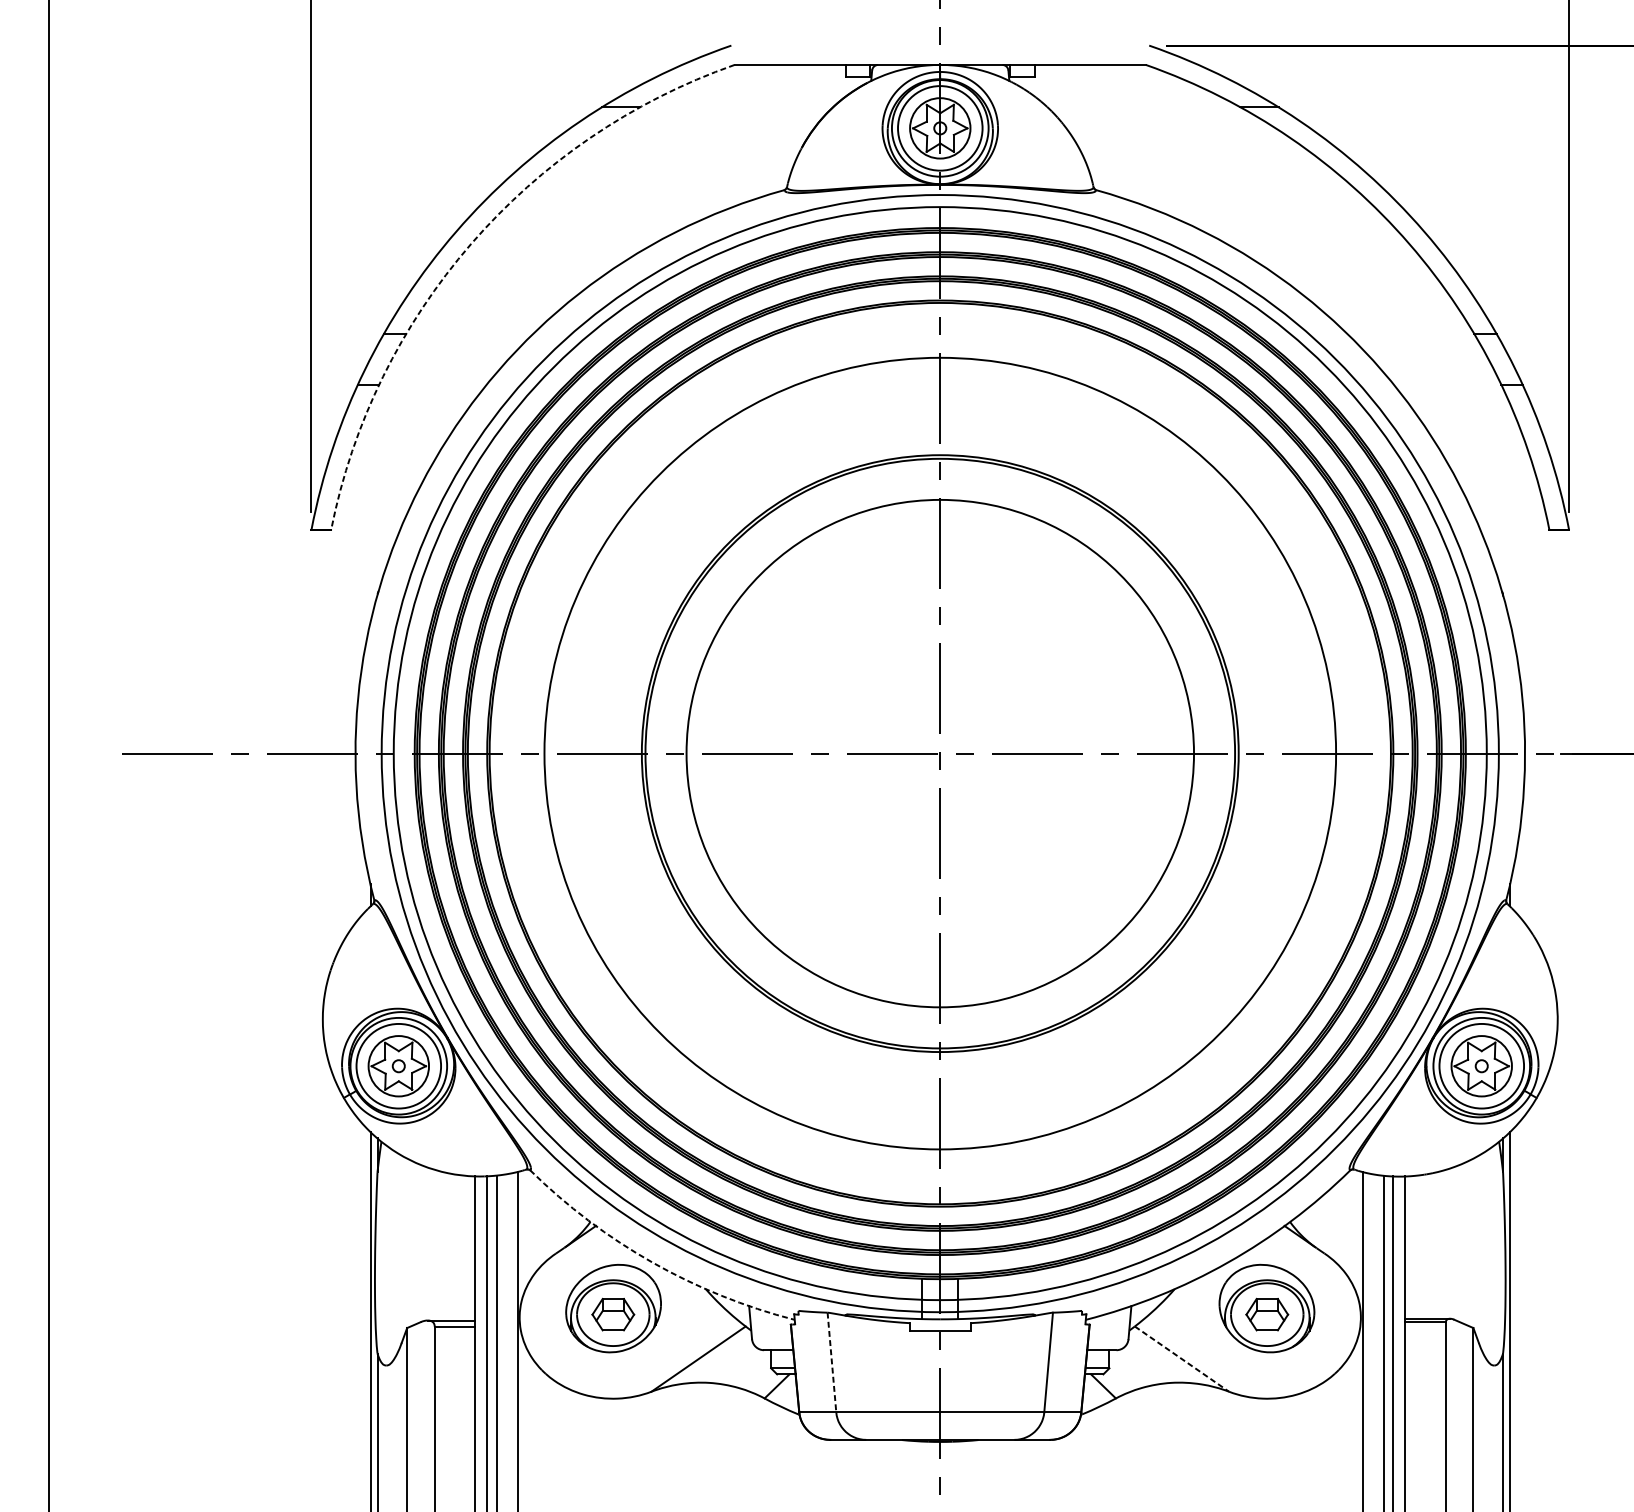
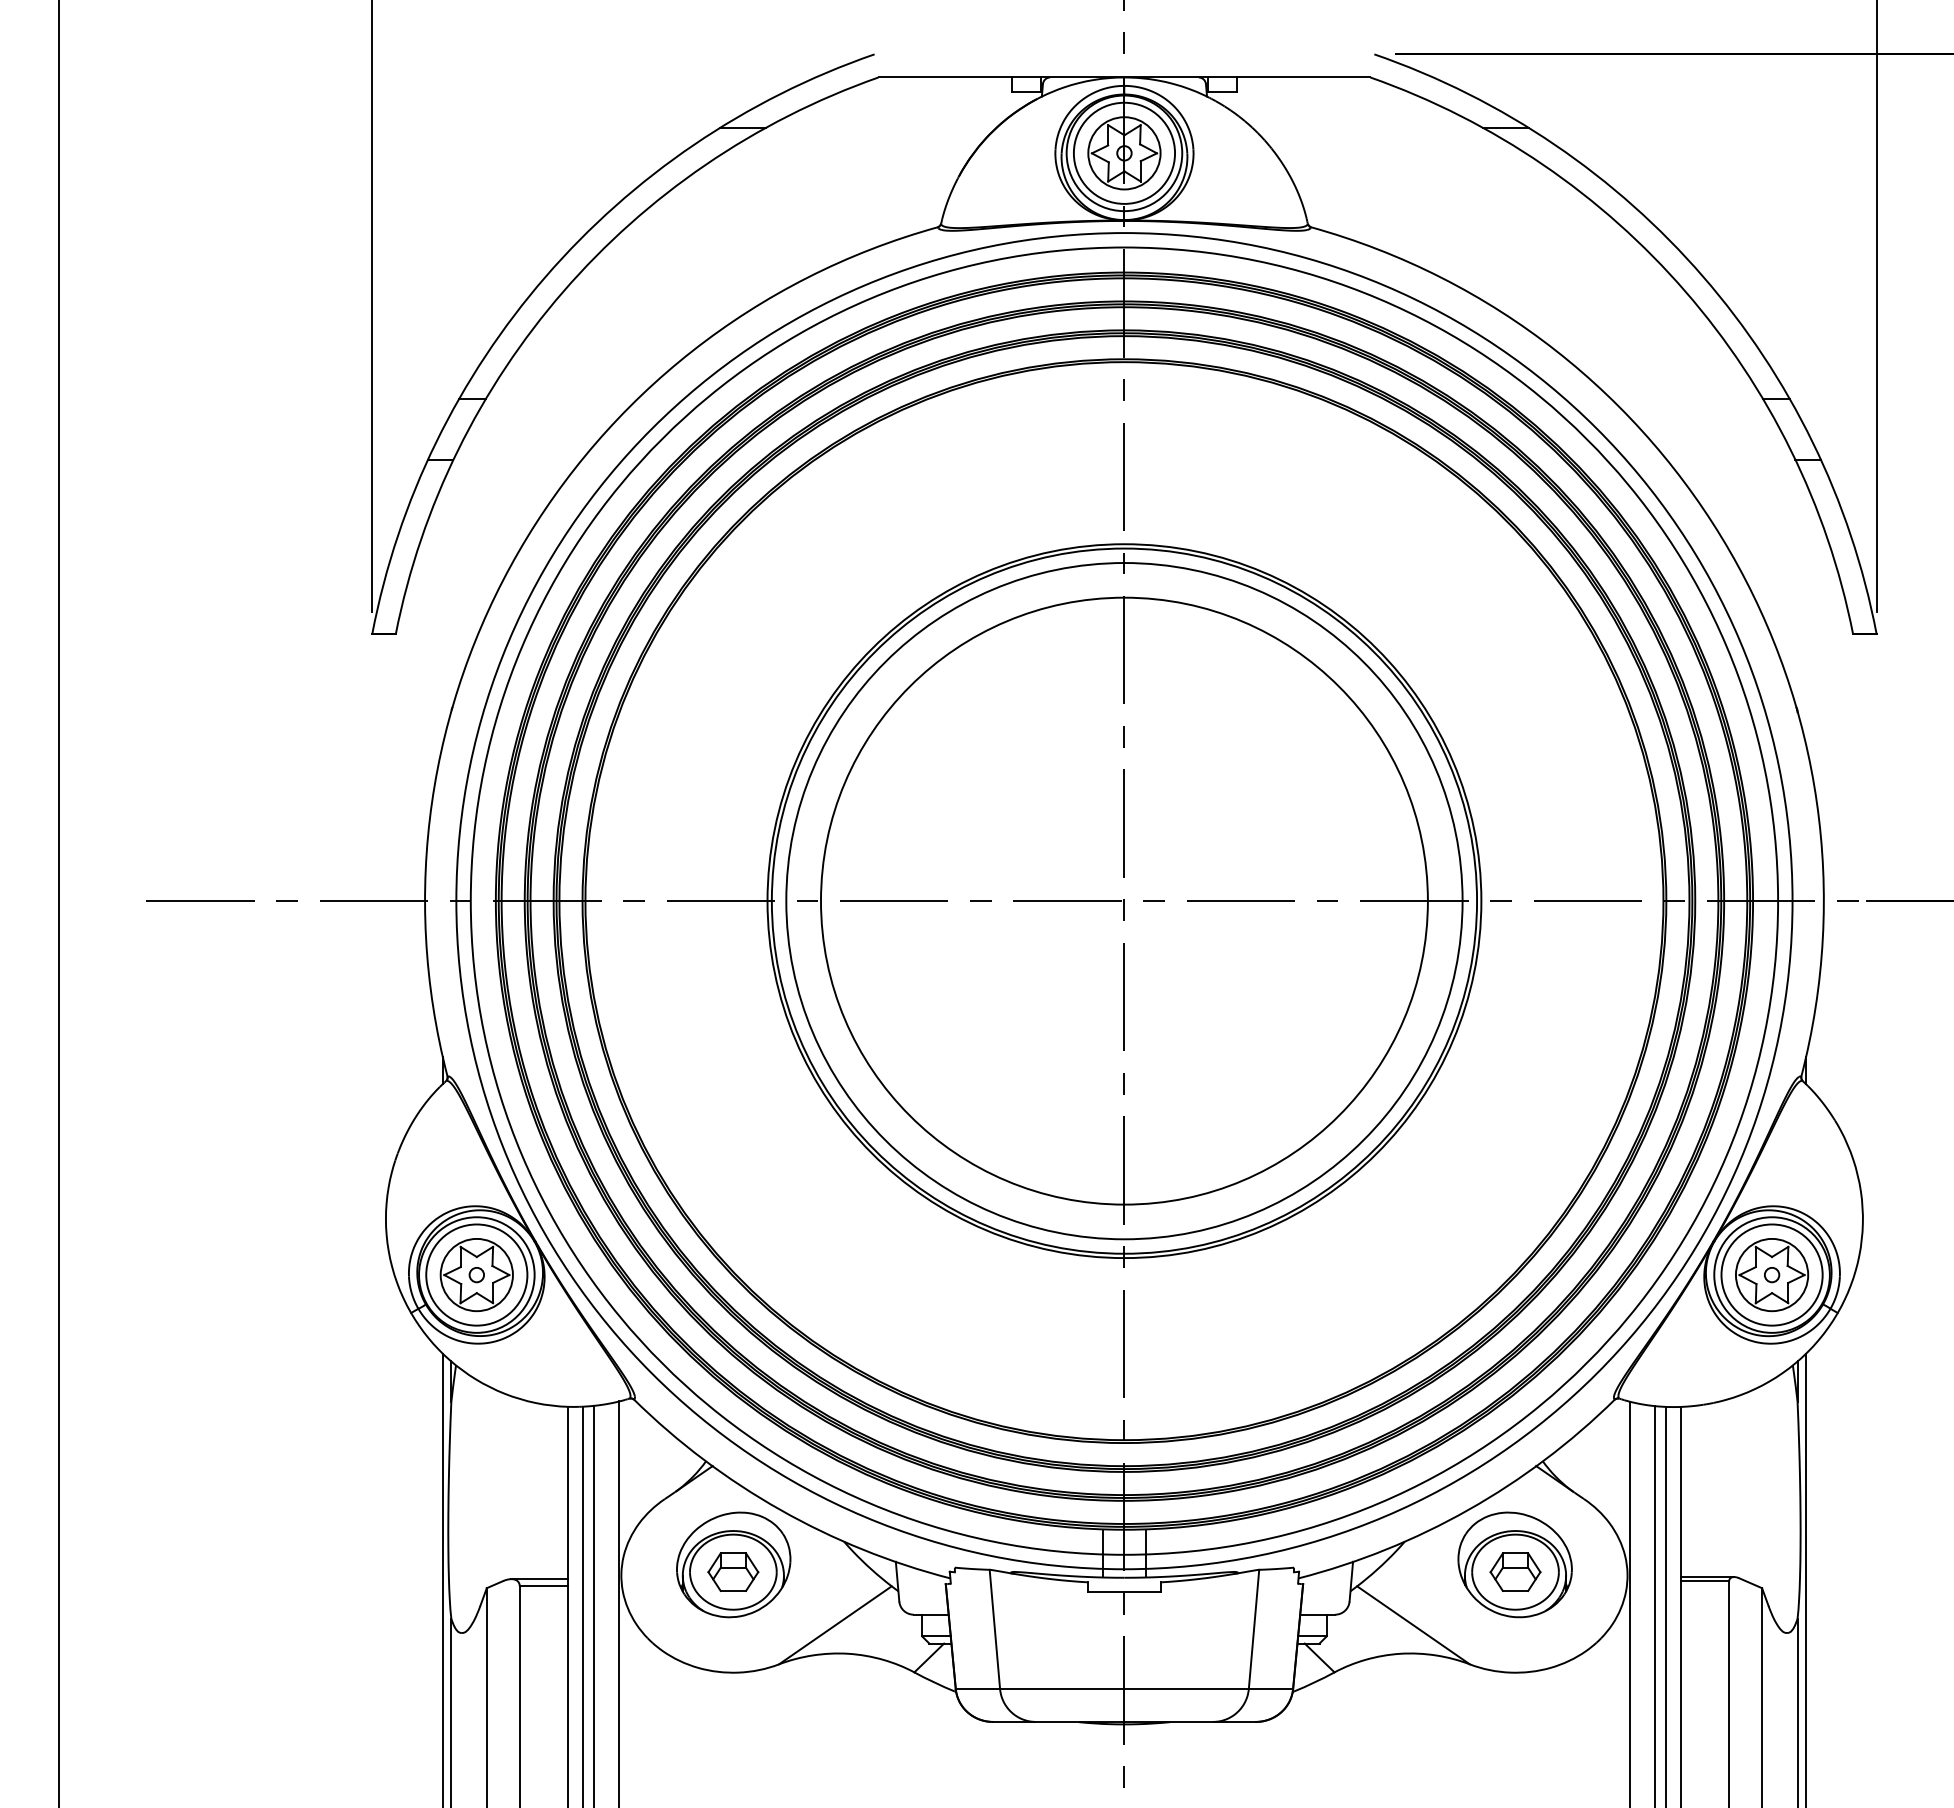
arc: (471, 243) -> (563, 291), dashed -> solid
circle: (940, 753) -> (1124, 901), size x0.71
arc: (652, 1262) -> (780, 1509), dashed -> solid
line: (1181, 1359) -> (1413, 1625), dashed -> solid
line: (831, 1362) -> (994, 1629), dashed -> solid

